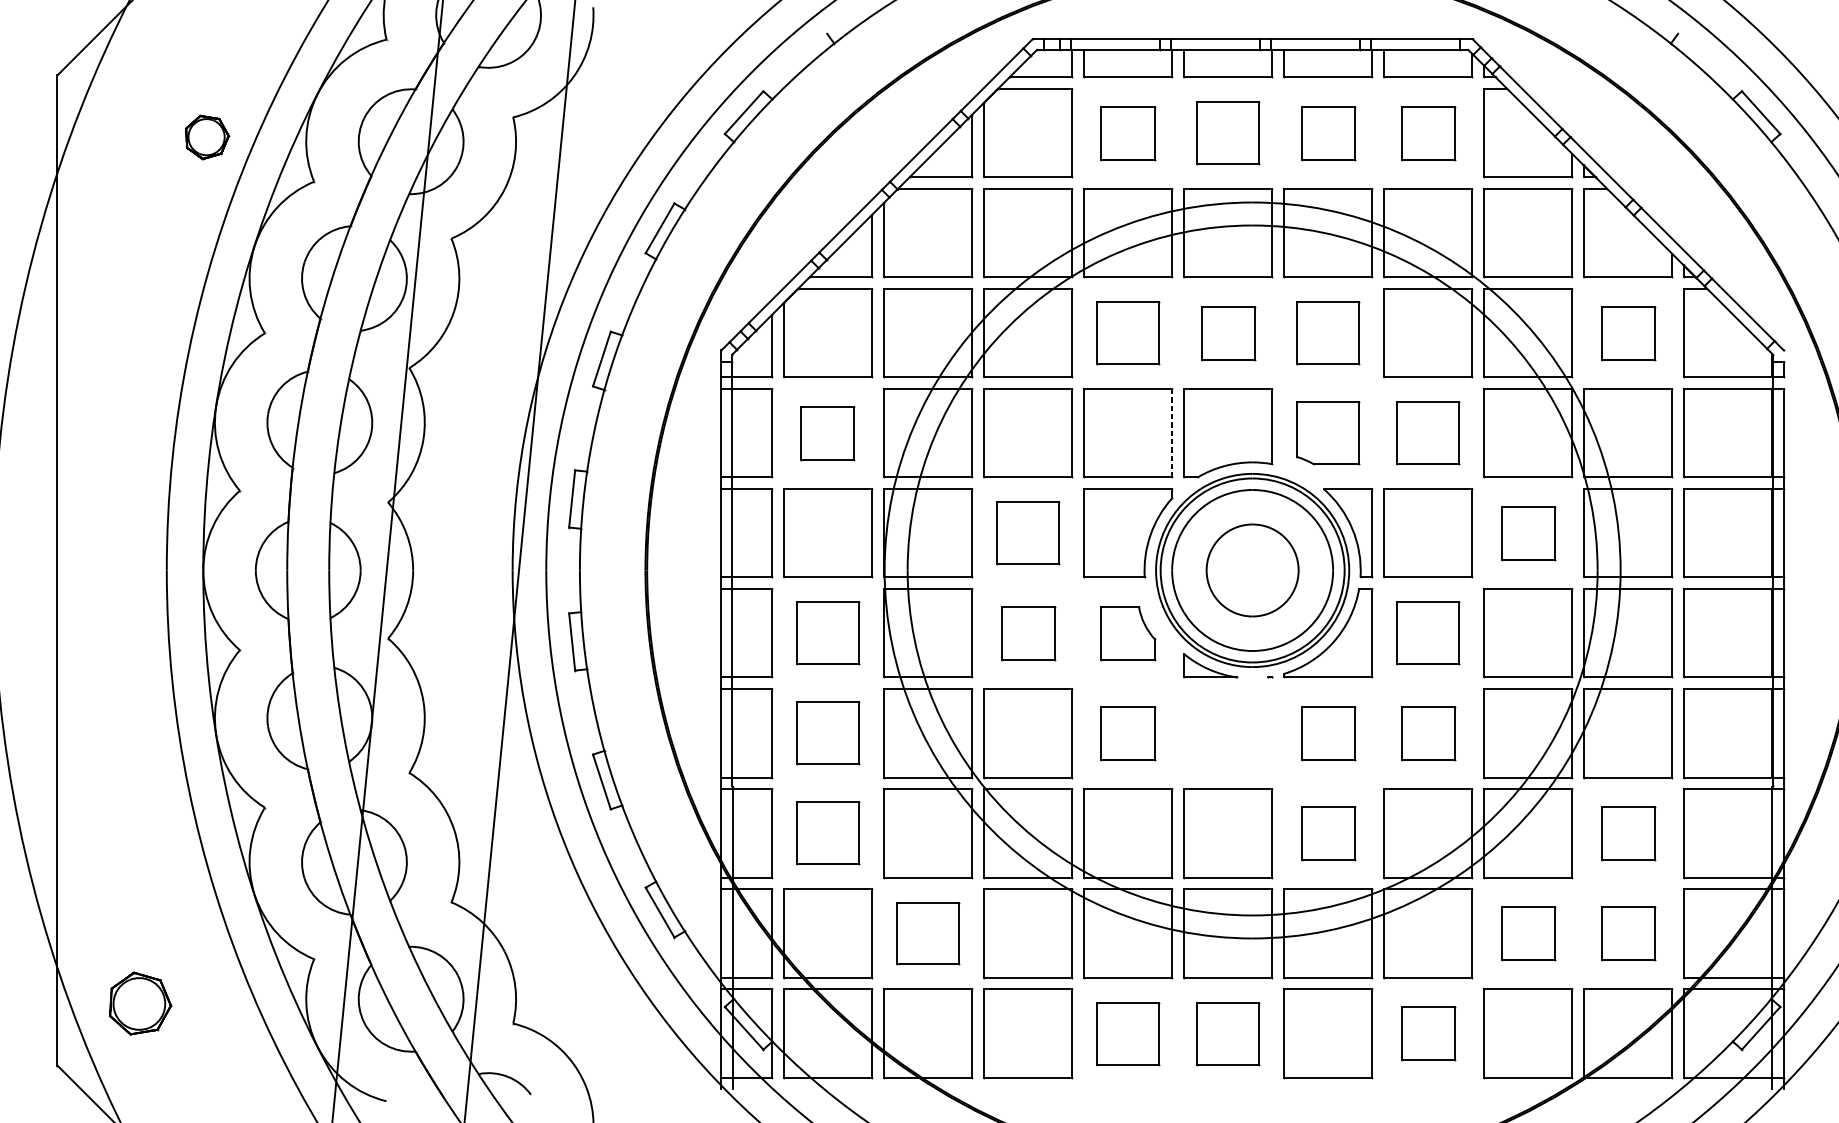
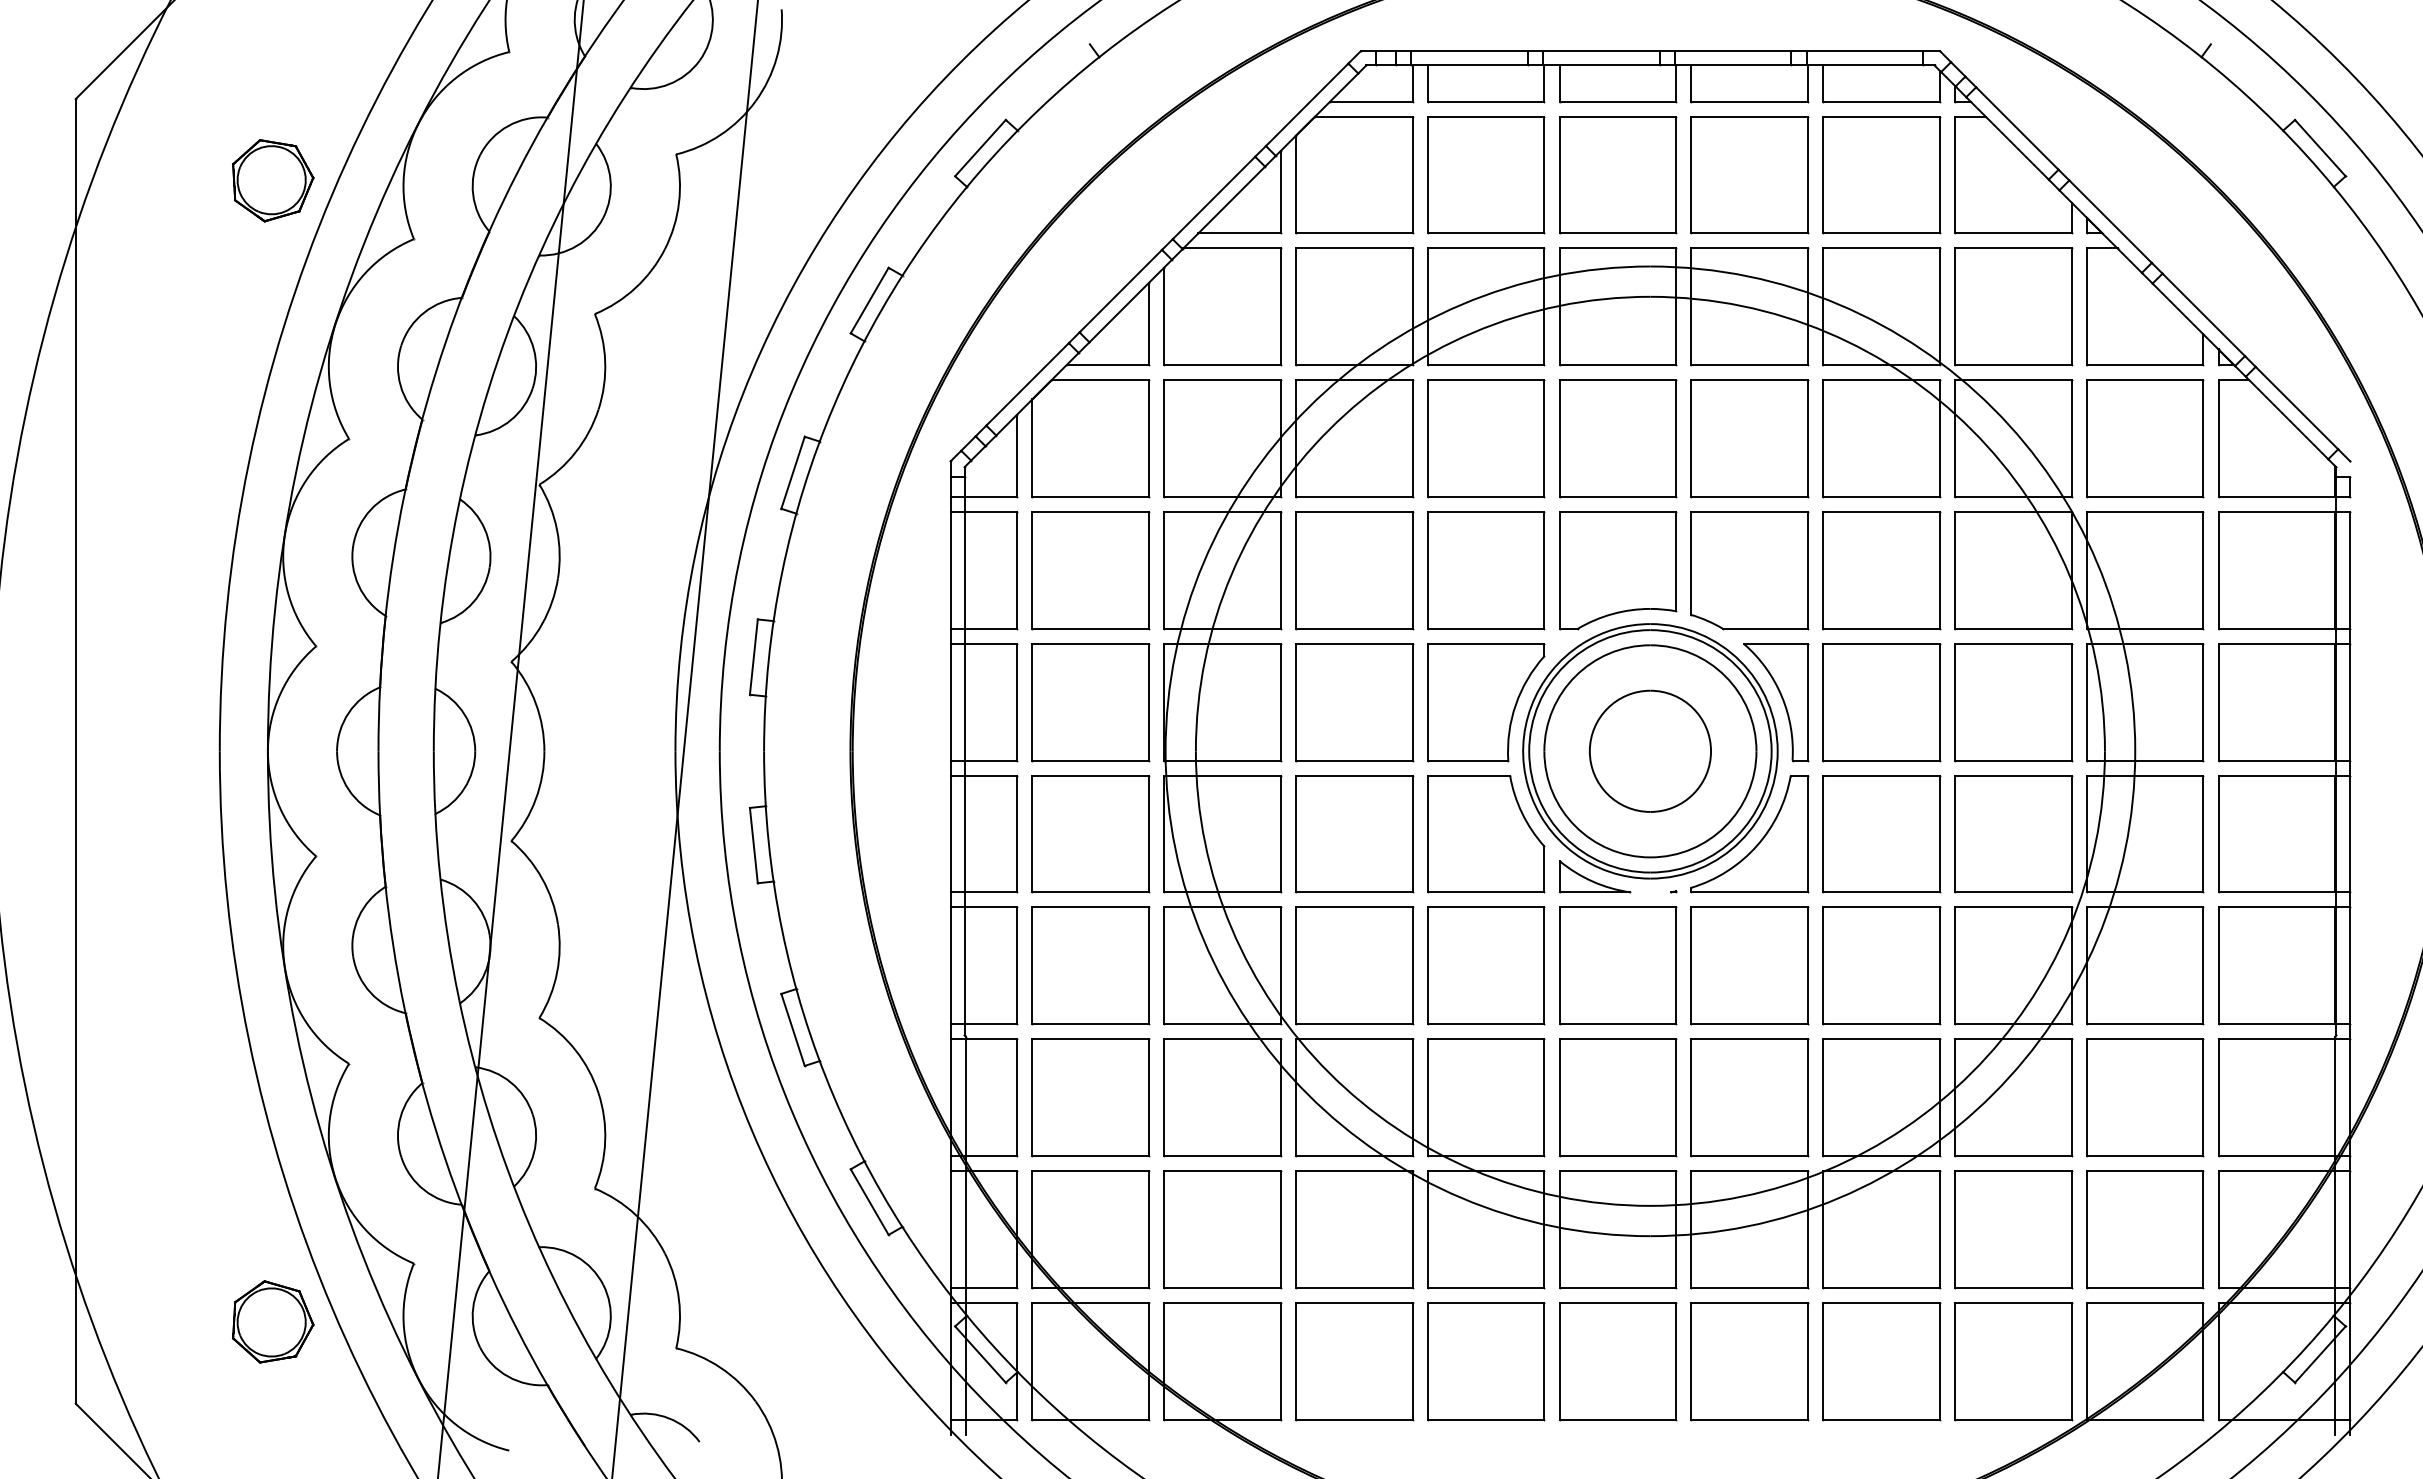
part: (1128, 133) -> (1486, 175), size x1.67
part: (1228, 133) -> (1618, 175), size x1.43
part: (1327, 133) -> (1749, 175), size x1.67
part: (1428, 133) -> (1881, 175), size x1.67
part: (207, 137) -> (273, 180), size x1.43
part: (1128, 333) -> (1486, 438), size x1.43
part: (1228, 333) -> (1618, 438), size x1.67
part: (1327, 333) -> (1749, 438), size x1.43
part: (1628, 333) -> (2145, 438), size x1.67
part: (827, 433) -> (1090, 570), size x1.67
line: (1172, 433) -> (1544, 570), dashed -> solid
part: (1327, 433) -> (1749, 570), size x1.43
part: (1428, 433) -> (1881, 570), size x1.43
part: (1028, 533) -> (1354, 702), size x1.43
part: (1528, 533) -> (2013, 702), size x1.67
part: (827, 633) -> (1090, 834), size x1.43
part: (1028, 633) -> (1354, 834), size x1.67
part: (1128, 633) -> (1486, 834), size x1.67
part: (1428, 633) -> (1881, 834), size x1.43
part: (827, 733) -> (1090, 965), size x1.43
part: (1128, 733) -> (1486, 965), size x1.67
part: (1228, 733) -> (1618, 965), added
part: (1327, 733) -> (1749, 965), size x1.67
part: (1428, 733) -> (1881, 965), size x1.67
part: (827, 833) -> (1090, 1097), size x1.43
part: (1327, 833) -> (1749, 1097), size x1.67
part: (1628, 833) -> (2145, 1097), size x1.67
part: (927, 933) -> (1222, 1229), size x1.43
part: (1528, 933) -> (2013, 1229), size x1.67
part: (1628, 933) -> (2145, 1229), size x1.67
part: (140, 1003) -> (273, 1321), moved
part: (1128, 1033) -> (1486, 1361), size x1.43
part: (1228, 1033) -> (1618, 1361), size x1.43
part: (1428, 1033) -> (1881, 1361), size x1.67

